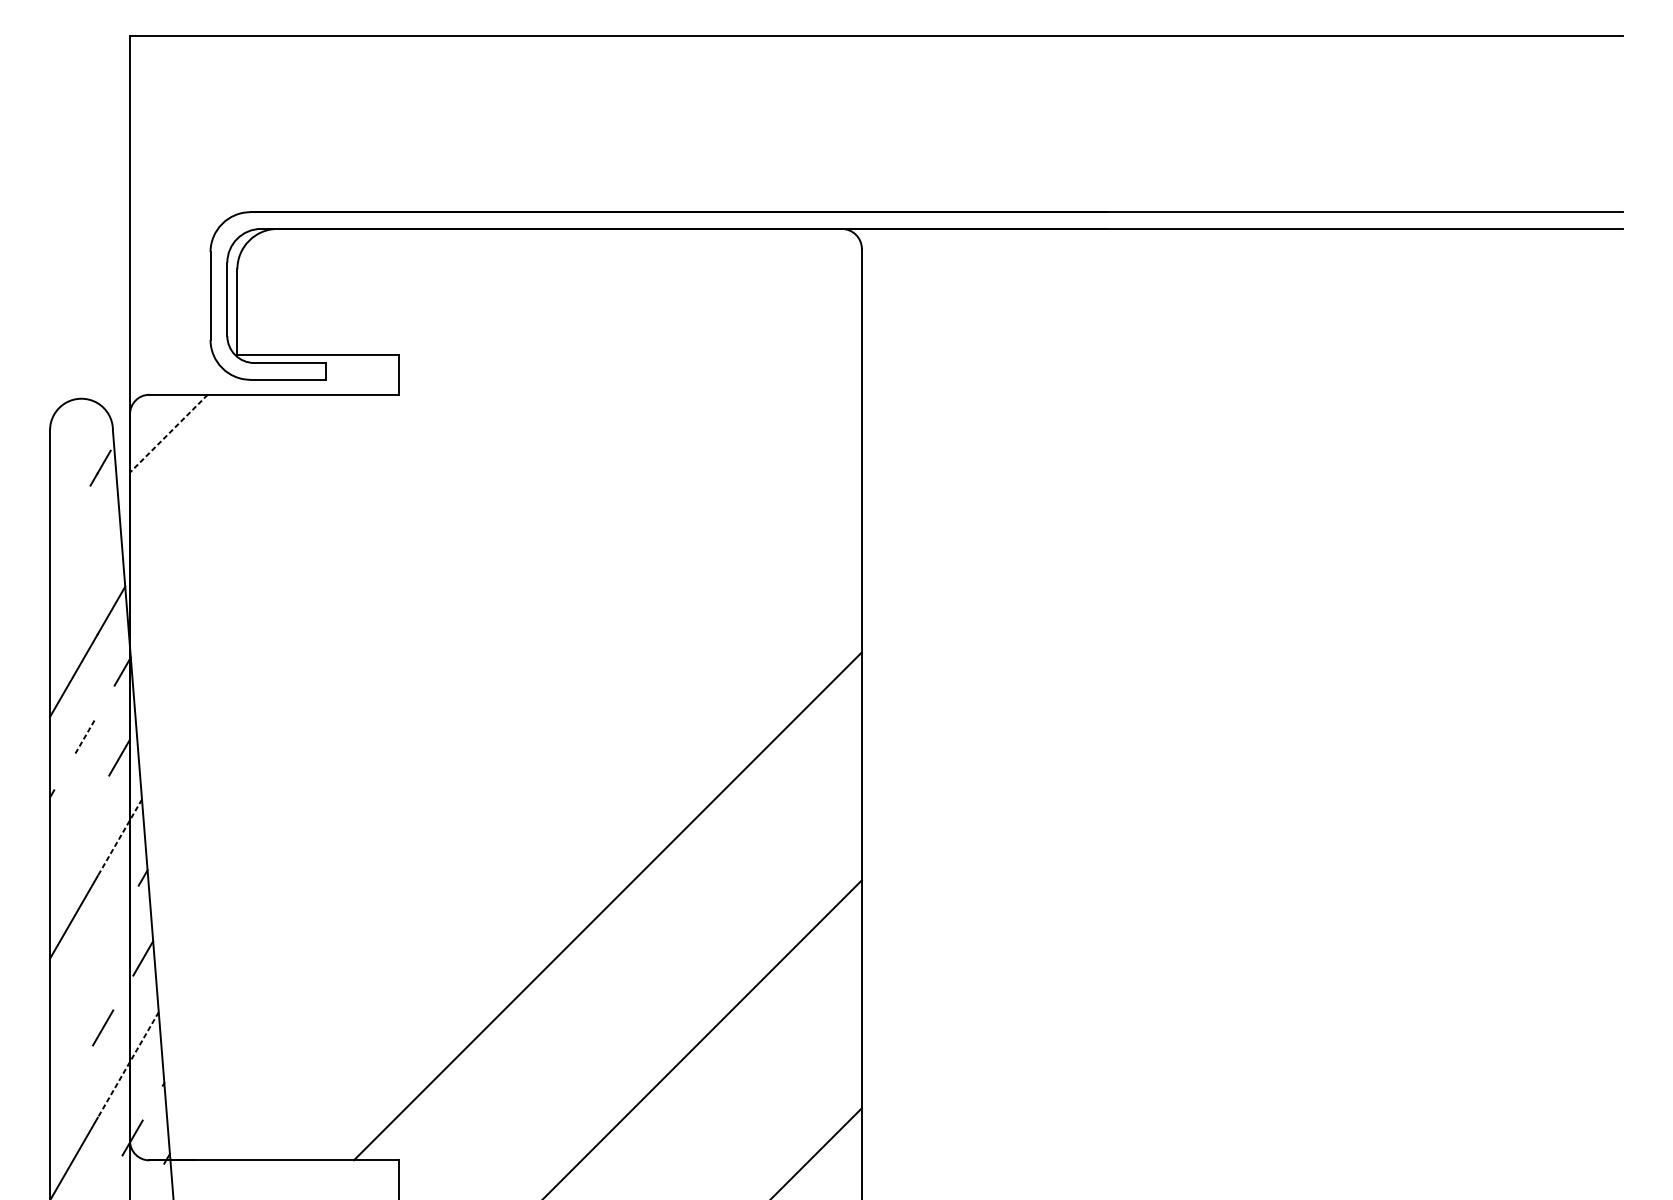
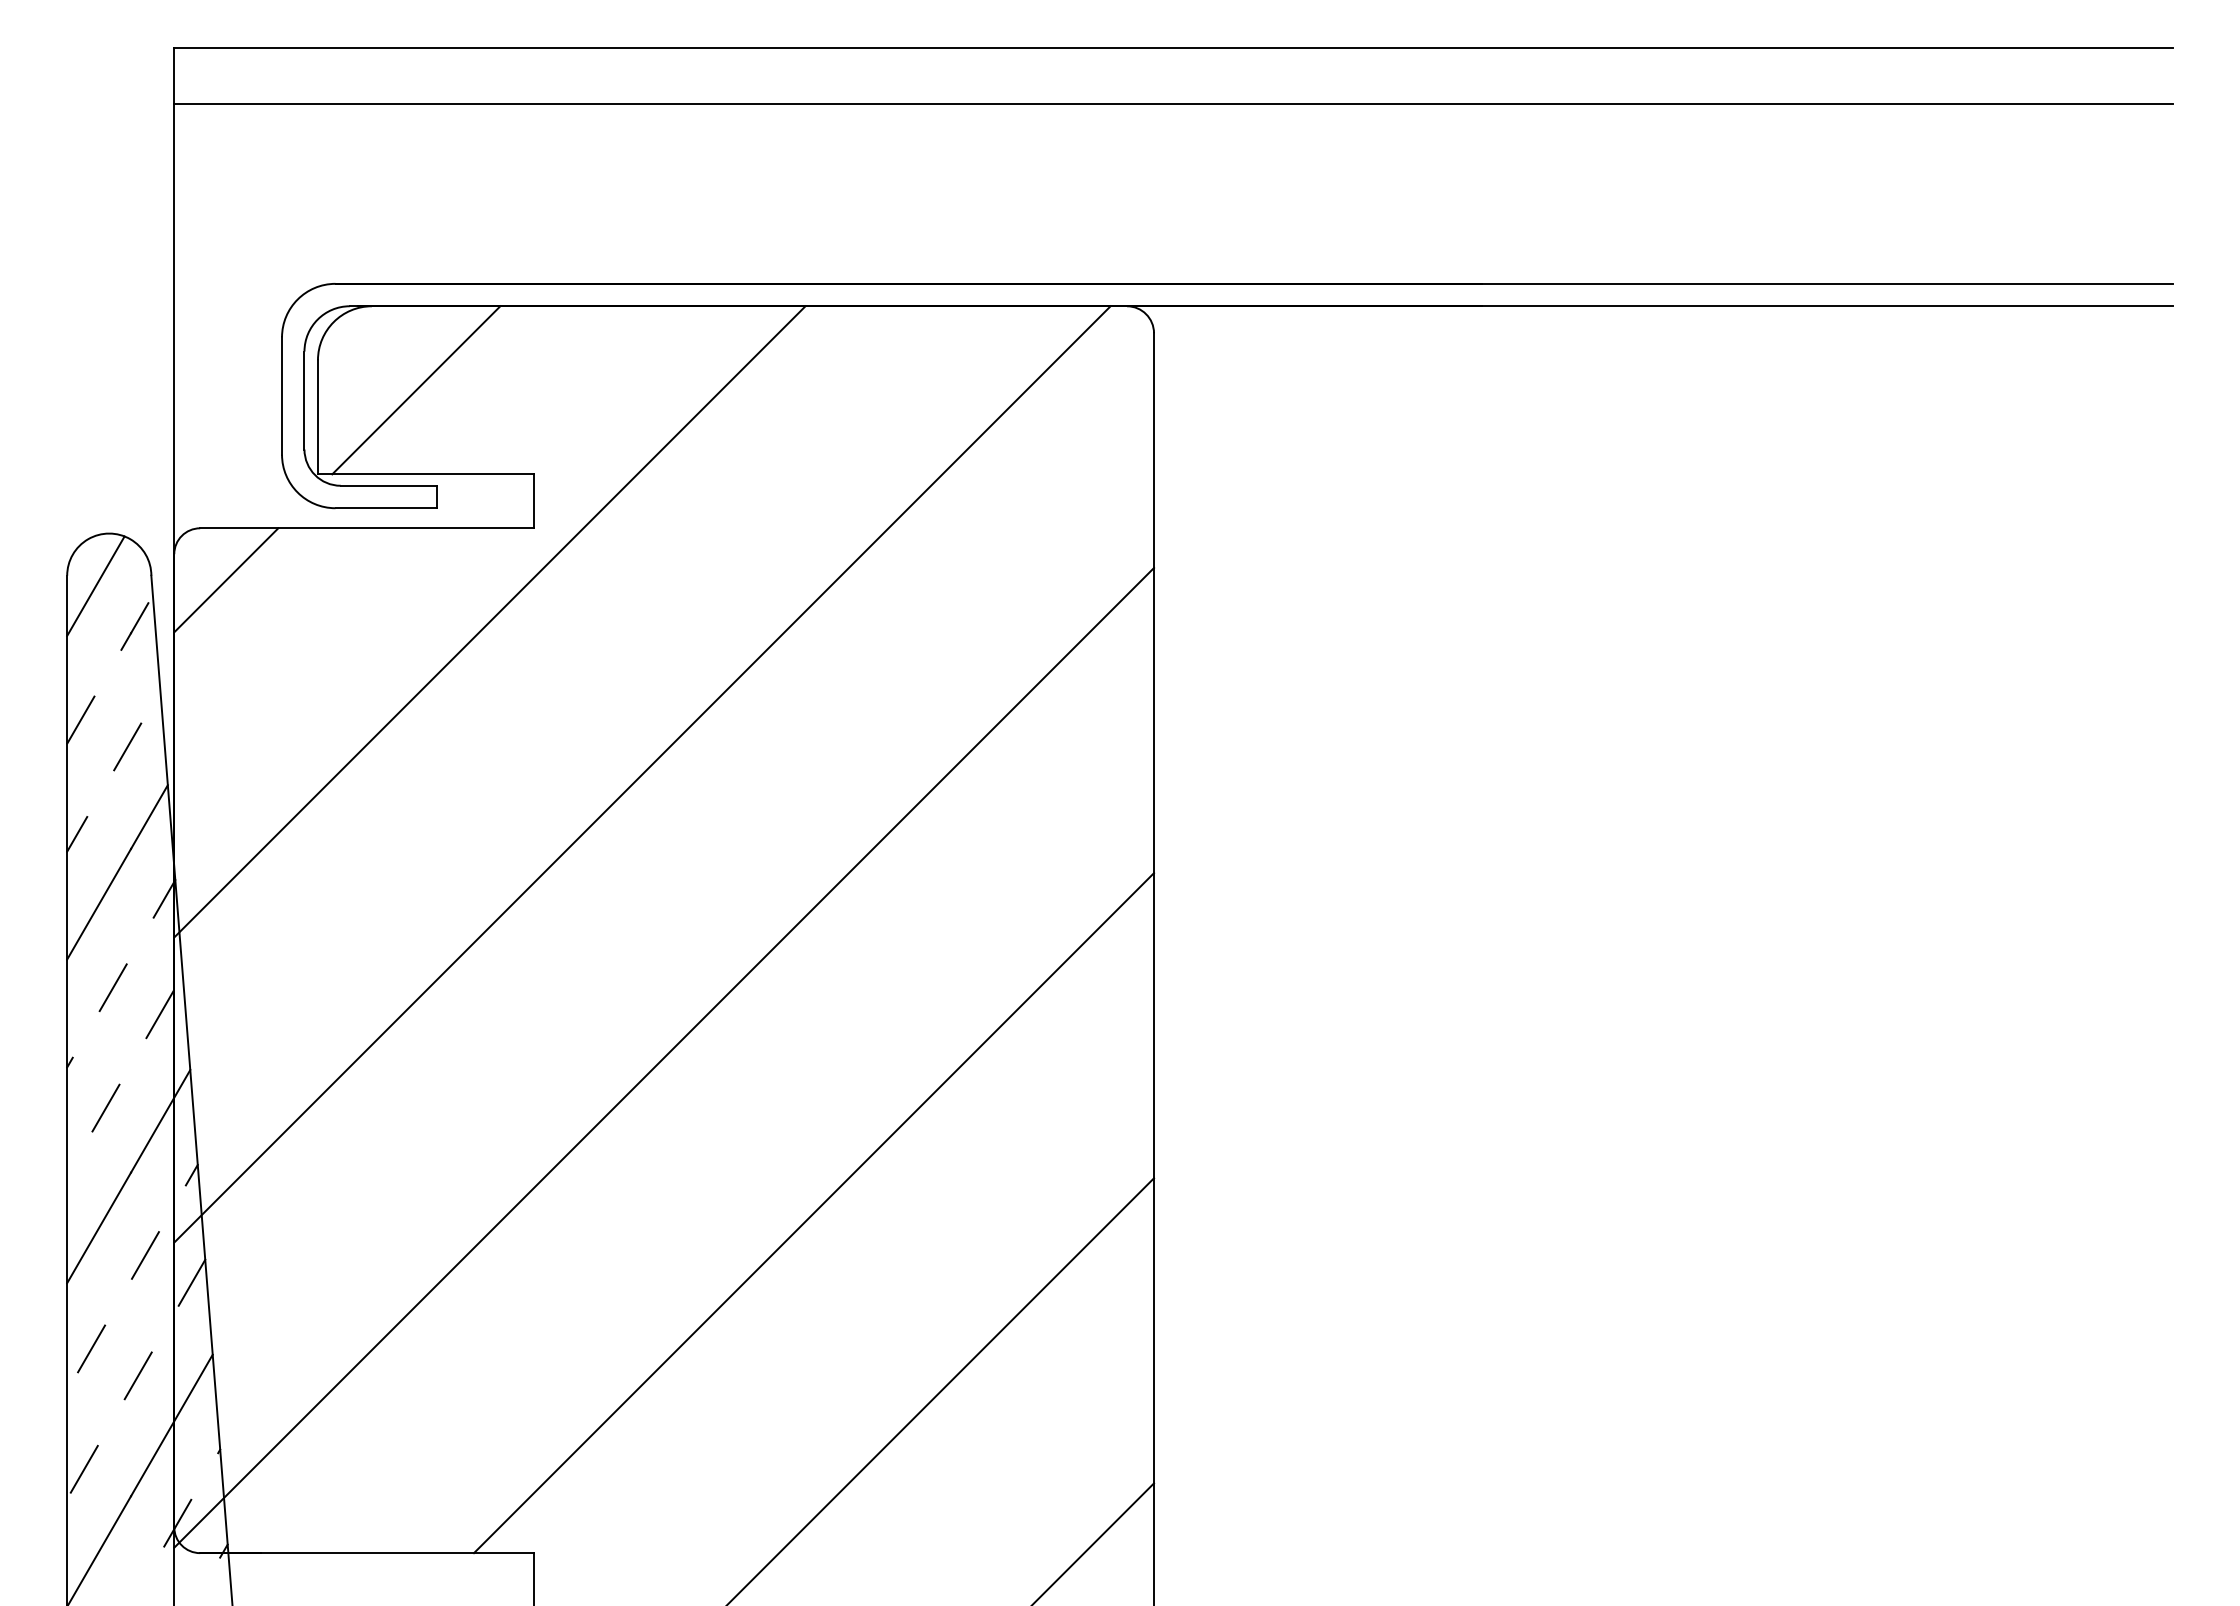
line: (876, 78) -> (1173, 104), added
line: (310, 291) -> (416, 390), added
line: (169, 433) -> (226, 580), dashed -> solid
line: (71, 437) -> (95, 585), added
line: (365, 464) -> (489, 621), added
line: (59, 537) -> (80, 719), added
line: (95, 557) -> (127, 746), added
line: (479, 578) -> (642, 774), added
line: (57, 623) -> (77, 834), added
line: (84, 737) -> (113, 987), dashed -> solid
line: (496, 790) -> (664, 1057), added
line: (78, 827) -> (105, 1107), added
line: (119, 837) -> (160, 1121), dashed -> solid
line: (107, 938) -> (144, 1255), added
line: (68, 1007) -> (91, 1348), added
line: (127, 1065) -> (171, 1425), dashed -> solid
line: (62, 1097) -> (83, 1468), added

